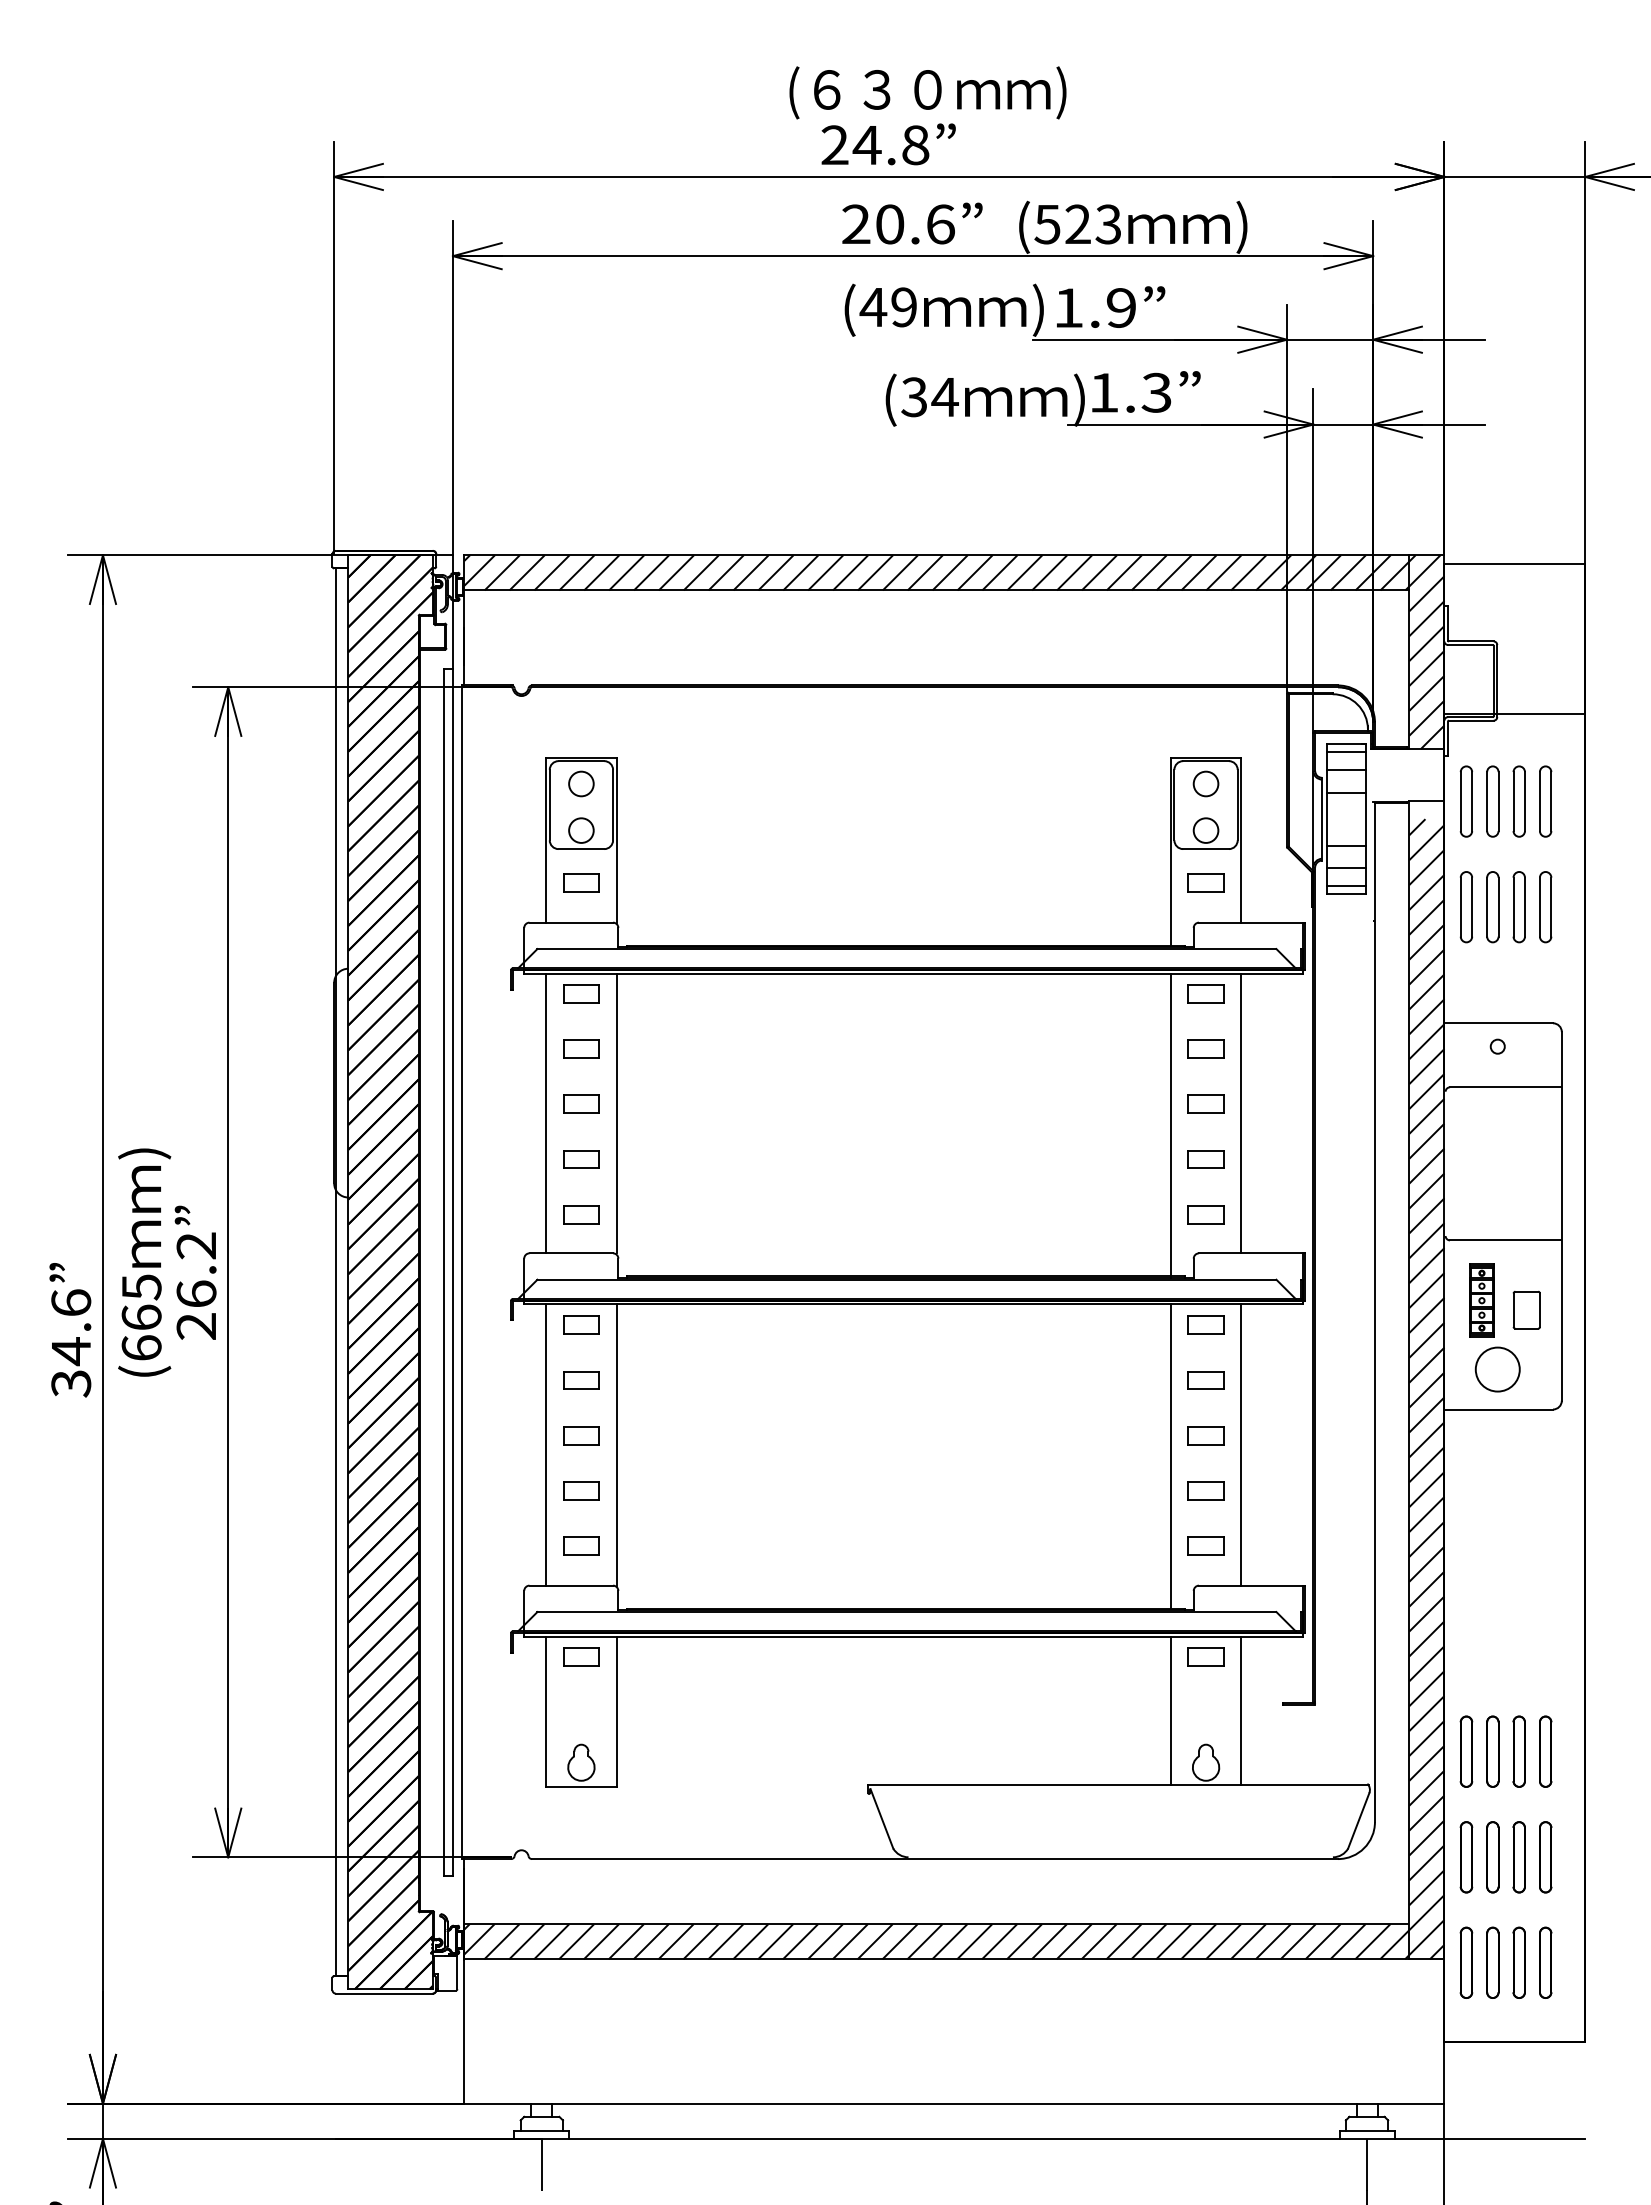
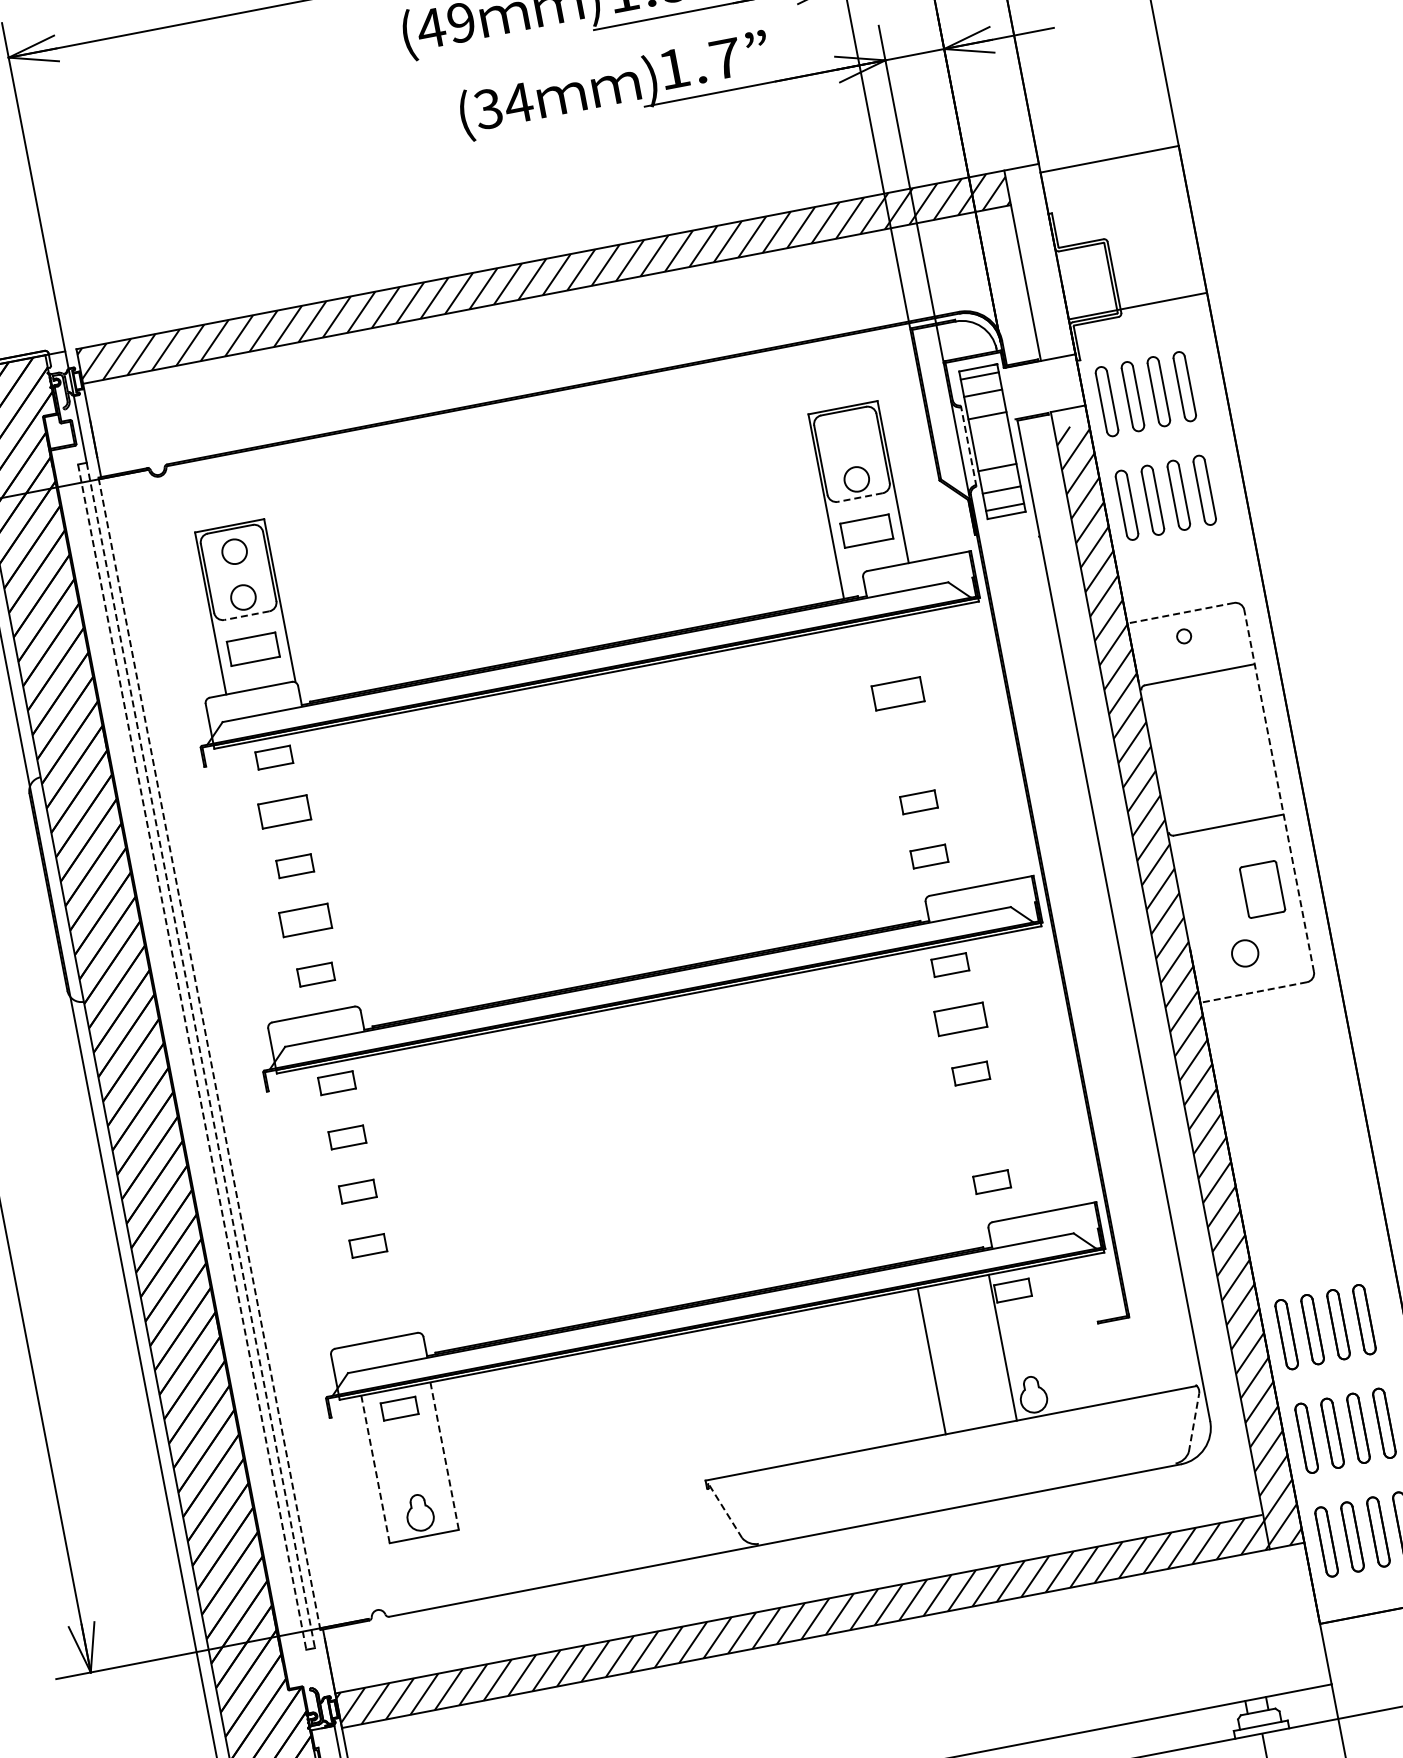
text: (1156, 392) -> (725, 58), 1.3 -> 1.7
hatch: (1426, 652) -> (1039, 262), removed
circle: (1205, 783) -> (847, 433), removed
line: (1322, 818) -> (968, 445), solid -> dashed
line: (581, 849) -> (247, 616), solid -> dashed
line: (1206, 849) -> (860, 497), solid -> dashed
part: (581, 882) -> (253, 648), size x1.4
part: (1205, 882) -> (866, 530), size x1.4
part: (1205, 993) -> (887, 639), removed
line: (1498, 1023) -> (1180, 613), solid -> dashed
part: (581, 1048) -> (284, 811), size x1.4
part: (1205, 1048) -> (897, 693), size x1.4
part: (1205, 1103) -> (907, 747), removed
line: (546, 1113) -> (262, 881), removed
line: (616, 1113) -> (331, 868), removed
line: (1241, 1113) -> (945, 750), removed
line: (1170, 1125) -> (877, 775), removed
part: (581, 1159) -> (305, 920), size x1.4
line: (1561, 1215) -> (1278, 790), solid -> dashed
line: (444, 1272) -> (192, 1057), solid -> dashed
line: (452, 1272) -> (200, 1055), solid -> dashed
line: (461, 1272) -> (209, 1054), solid -> dashed
part: (1481, 1300) -> (1216, 888), removed
part: (1526, 1310) -> (1262, 890), size x1.4
circle: (1497, 1369) -> (1244, 953), size x0.6
part: (1205, 1380) -> (960, 1019), size x1.4
line: (1498, 1409) -> (1253, 992), solid -> dashed
line: (546, 1444) -> (325, 1206), removed
line: (616, 1444) -> (393, 1193), removed
line: (1241, 1444) -> (1007, 1075), removed
line: (1170, 1456) -> (940, 1100), removed
part: (1205, 1490) -> (981, 1127), removed
part: (581, 1545) -> (378, 1299), removed
line: (1170, 1710) -> (931, 1361), moved
line: (1241, 1710) -> (1003, 1347), moved
line: (546, 1712) -> (375, 1470), solid -> dashed
line: (616, 1712) -> (444, 1456), solid -> dashed
line: (881, 1818) -> (724, 1510), solid -> dashed
line: (1358, 1820) -> (1193, 1422), solid -> dashed

